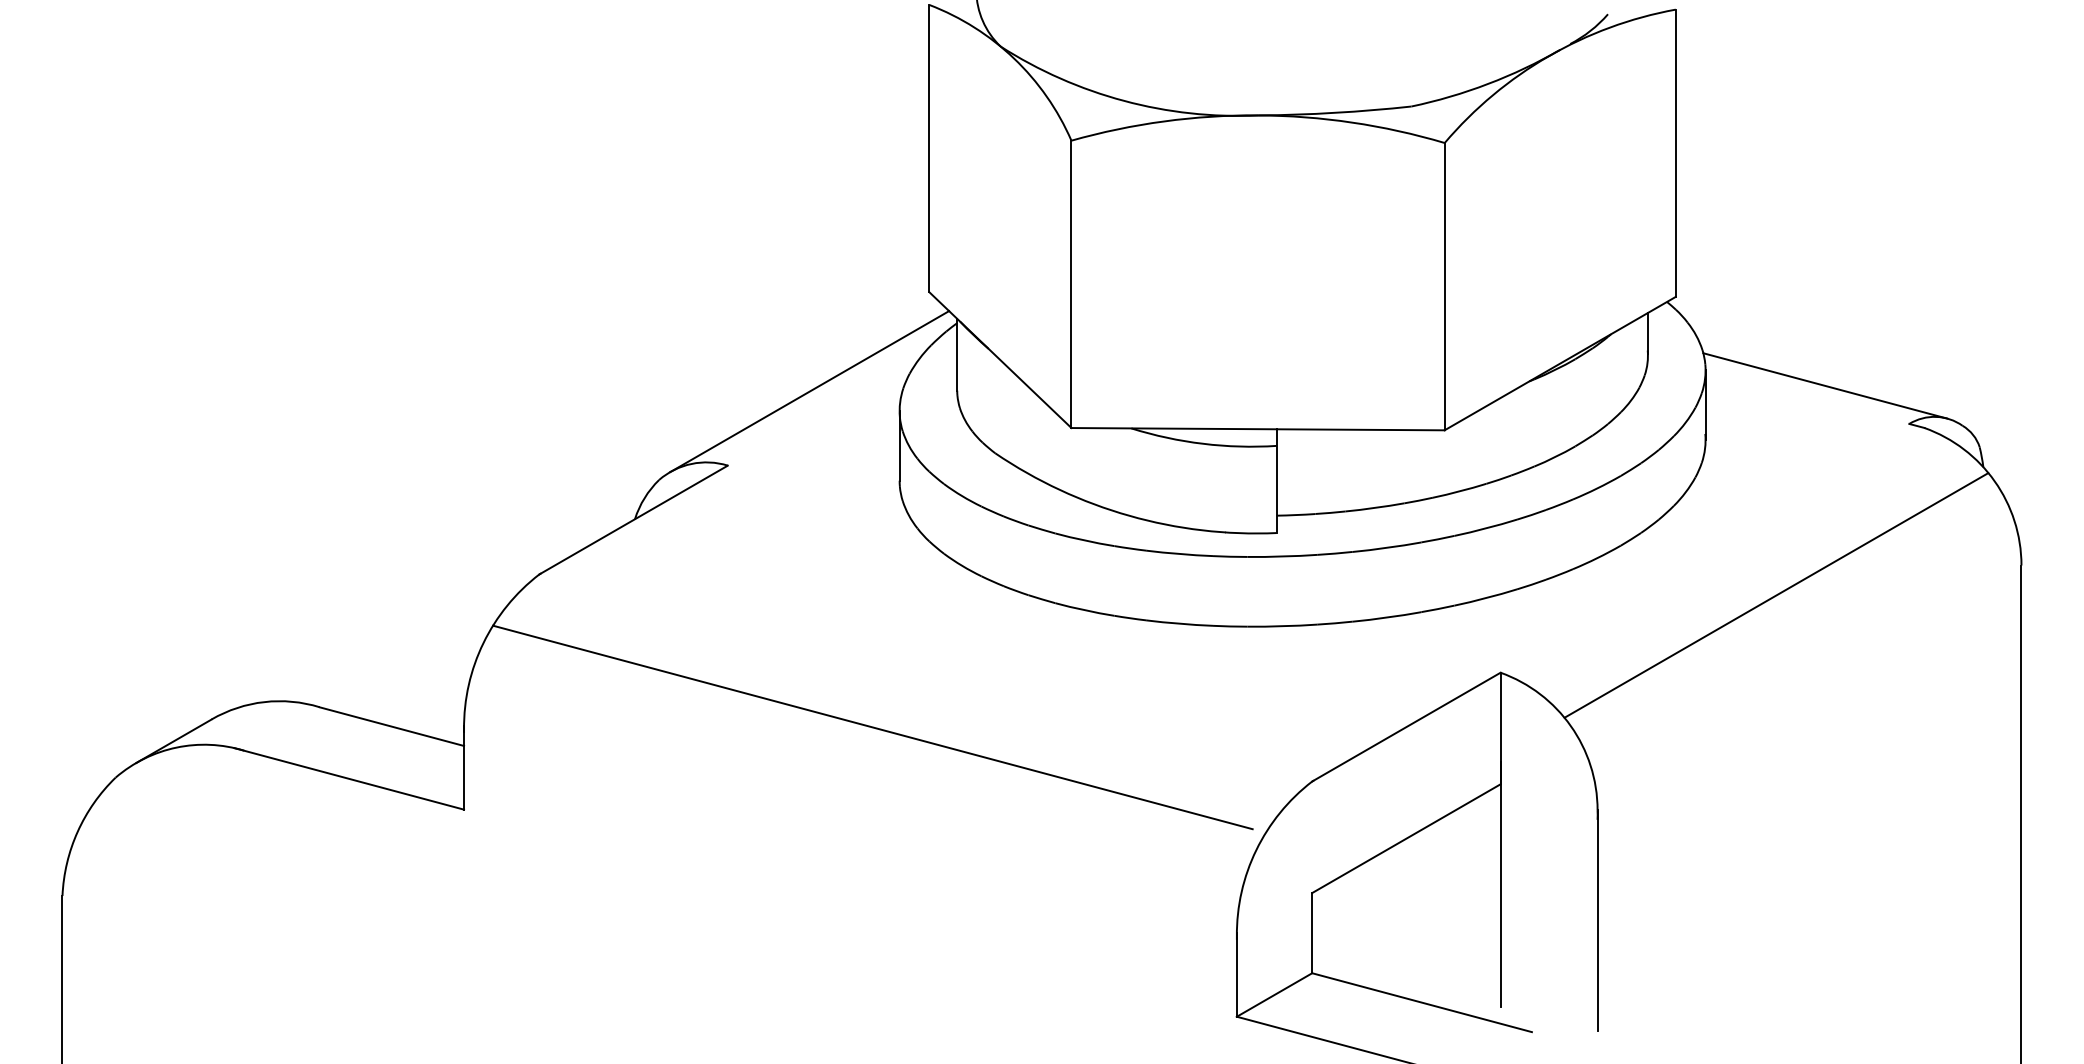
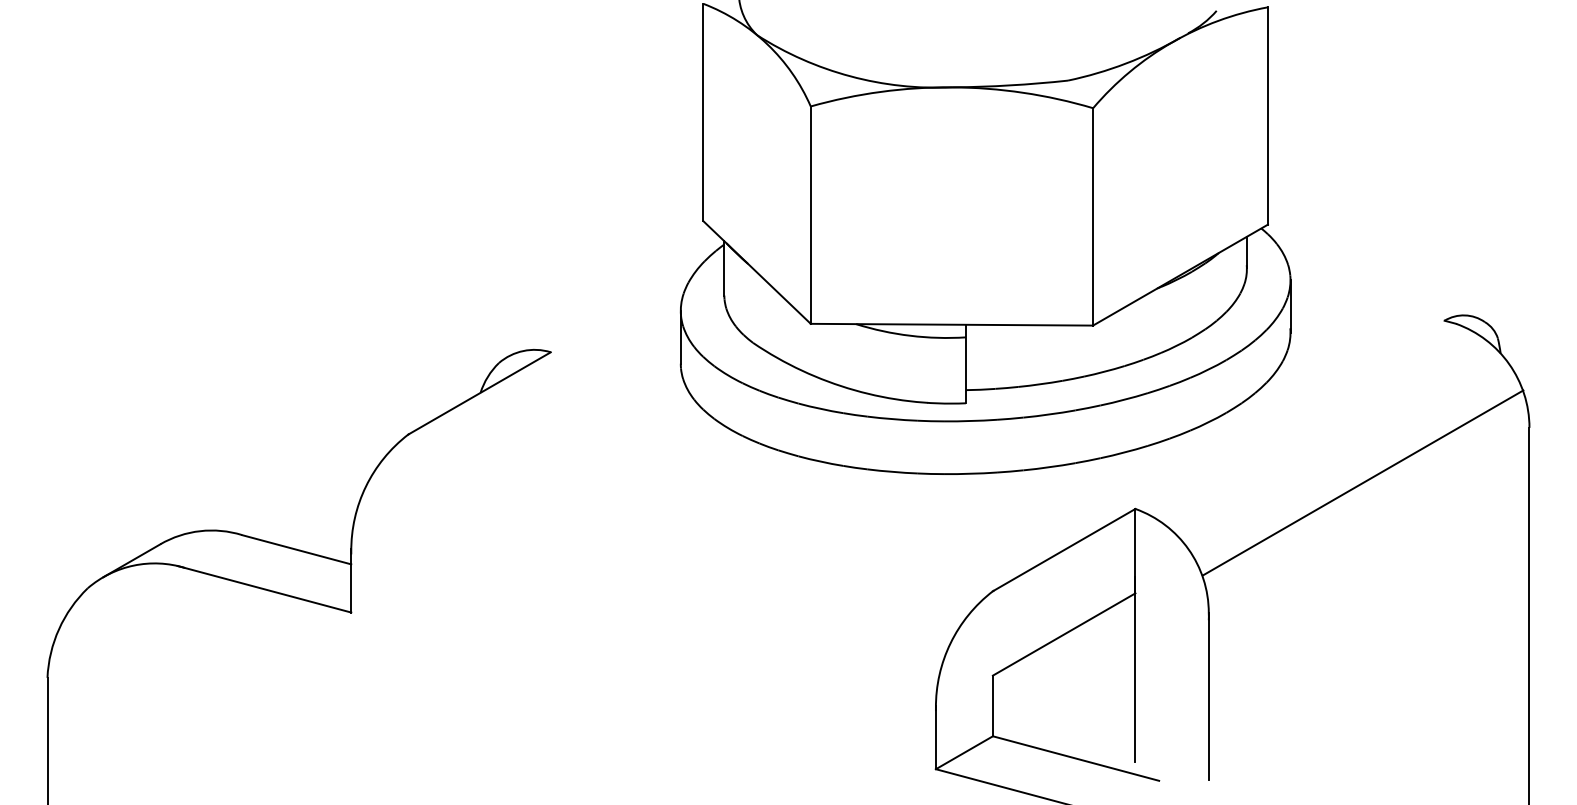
line: (1825, 385) -> (1381, 291), removed
line: (809, 391) -> (612, 296), removed
line: (1776, 595) -> (1363, 483), moved
line: (872, 727) -> (660, 550), removed

